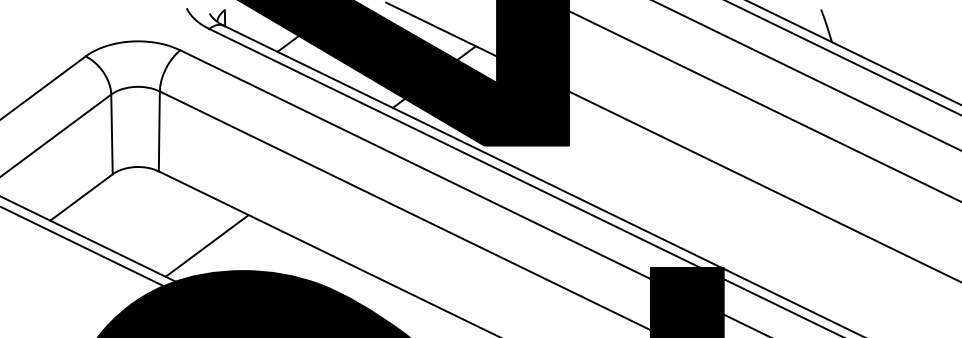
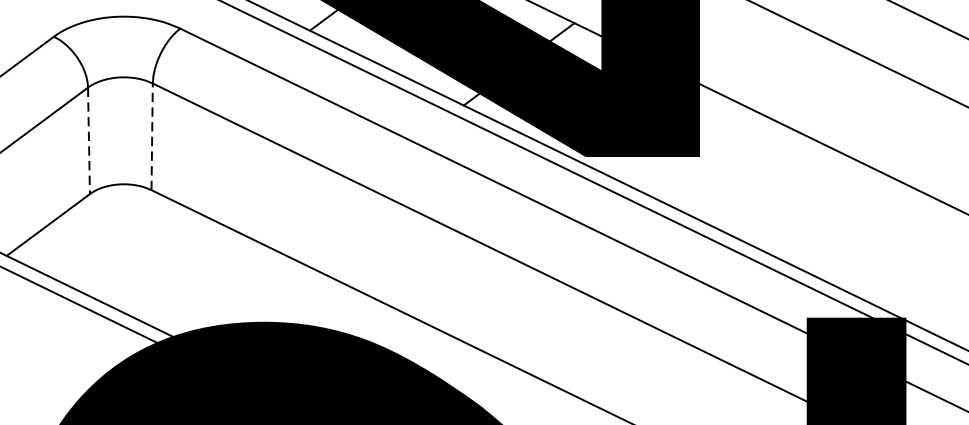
line: (159, 131) -> (152, 136), solid -> dashed
line: (111, 134) -> (88, 140), solid -> dashed
line: (206, 245) -> (215, 289), removed

